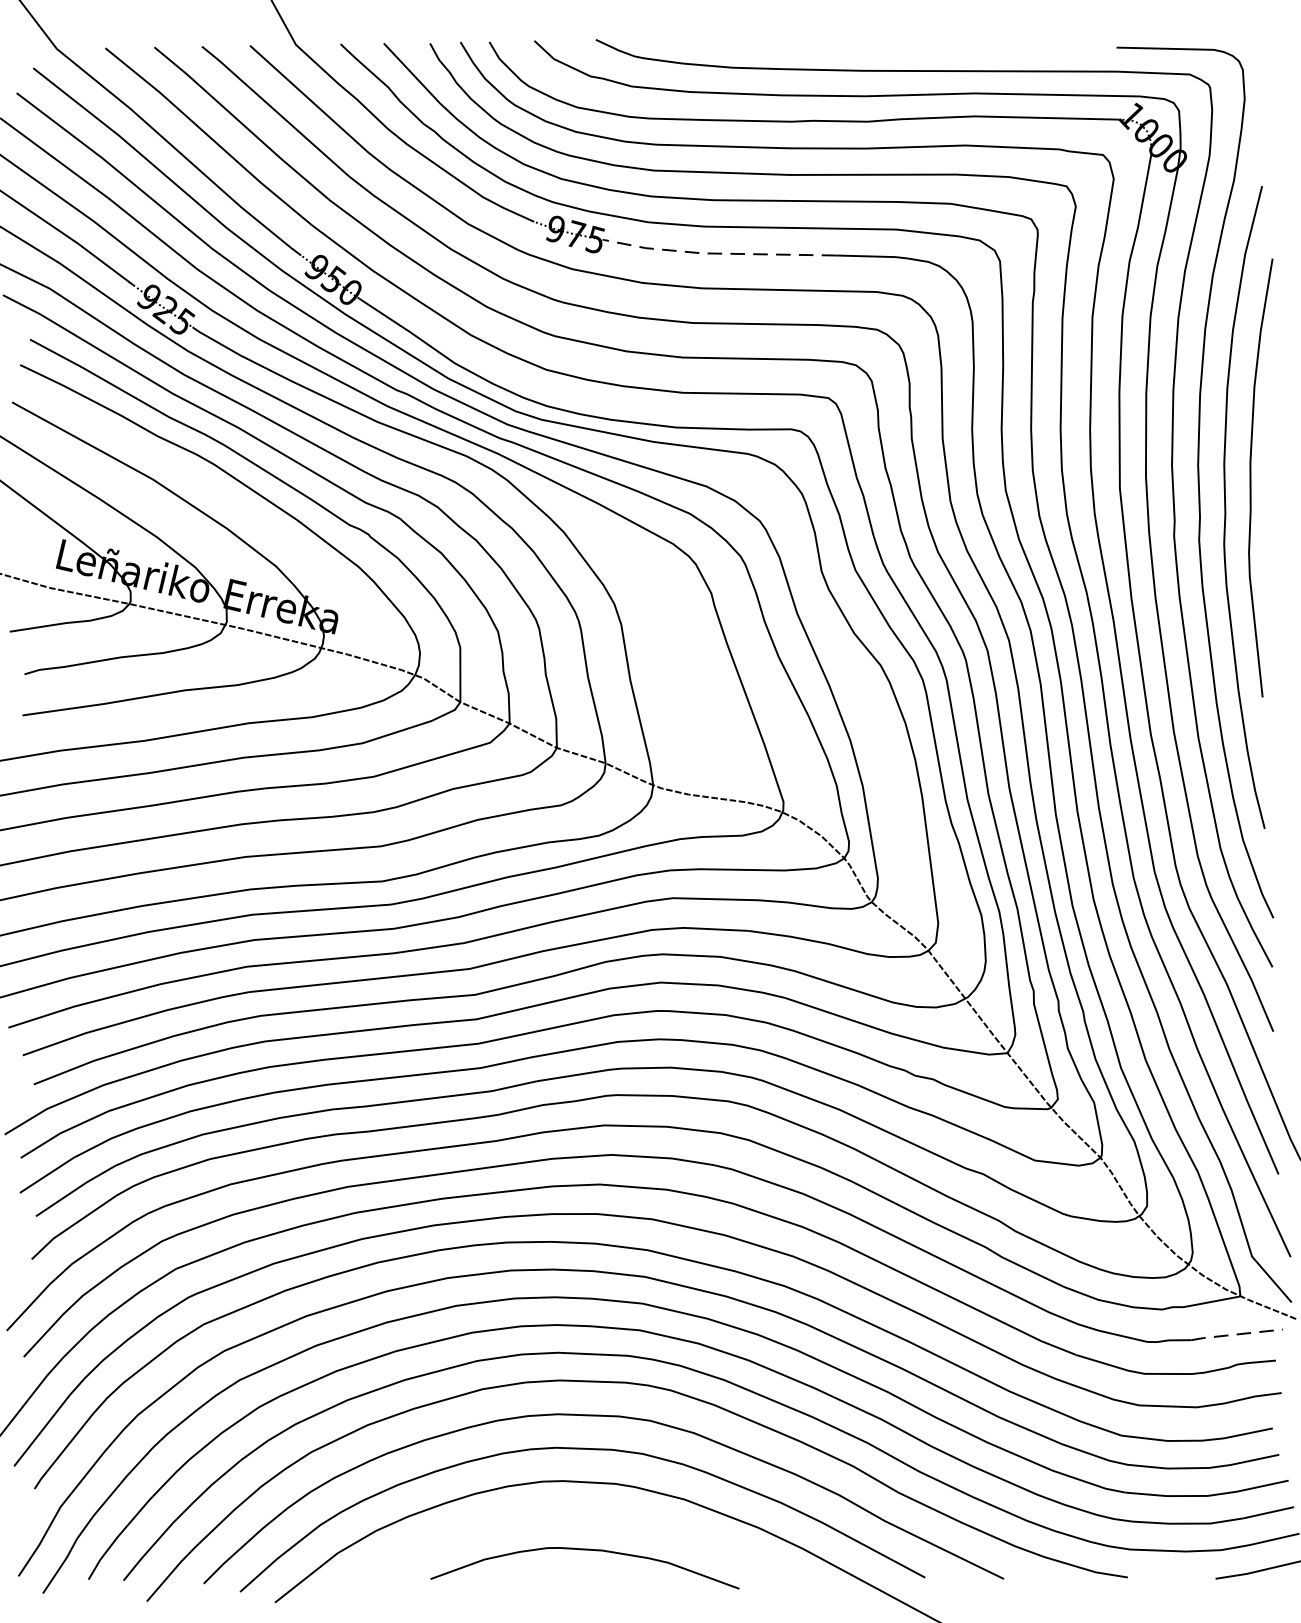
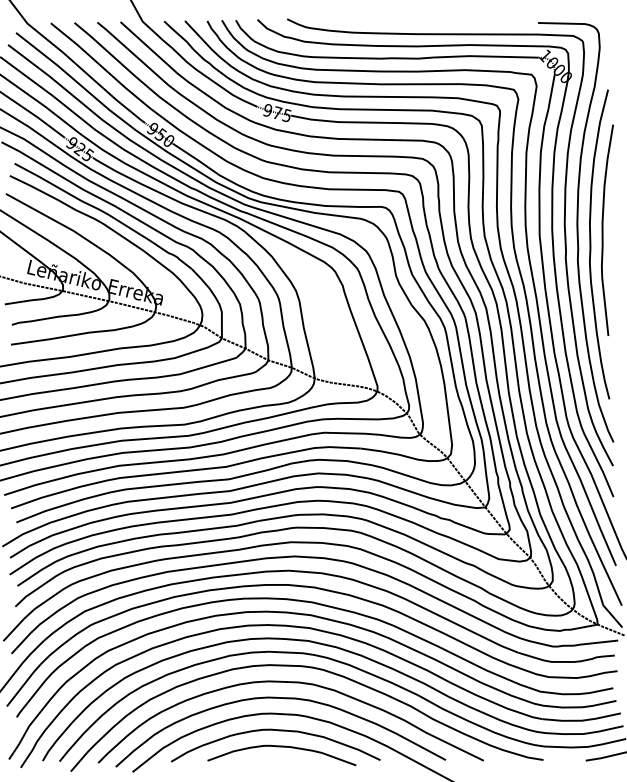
line: (716, 254) -> (345, 122), dashed -> solid
line: (1235, 1333) -> (595, 642), dashed -> solid
curve: (577, 1518) -> (278, 731), added

